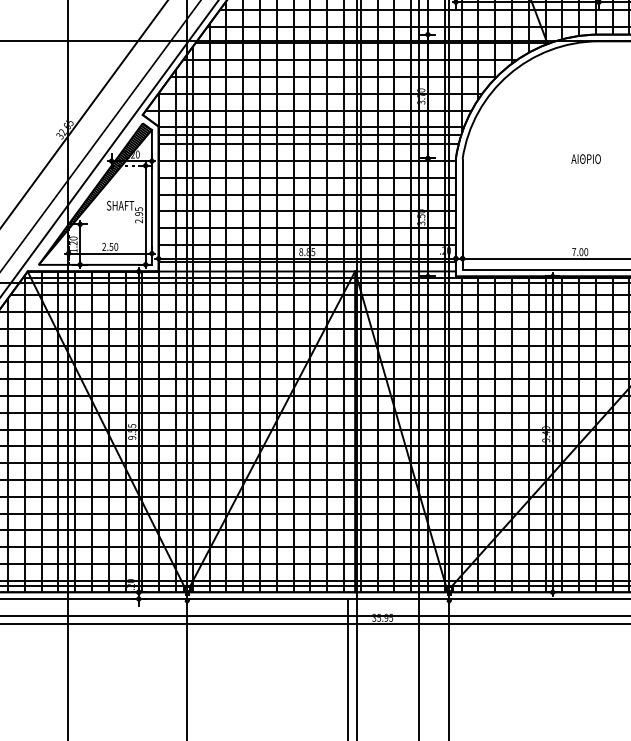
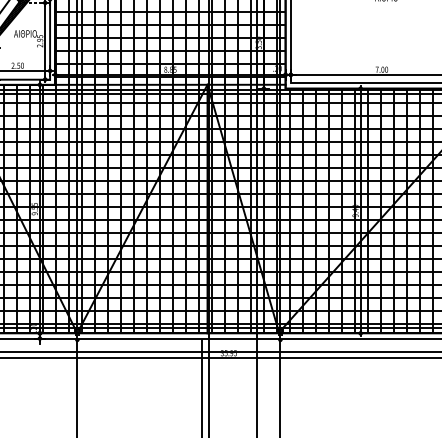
text: (119, 205) -> (24, 33), SHAFT -> ΑΙΘΡΙΟ

